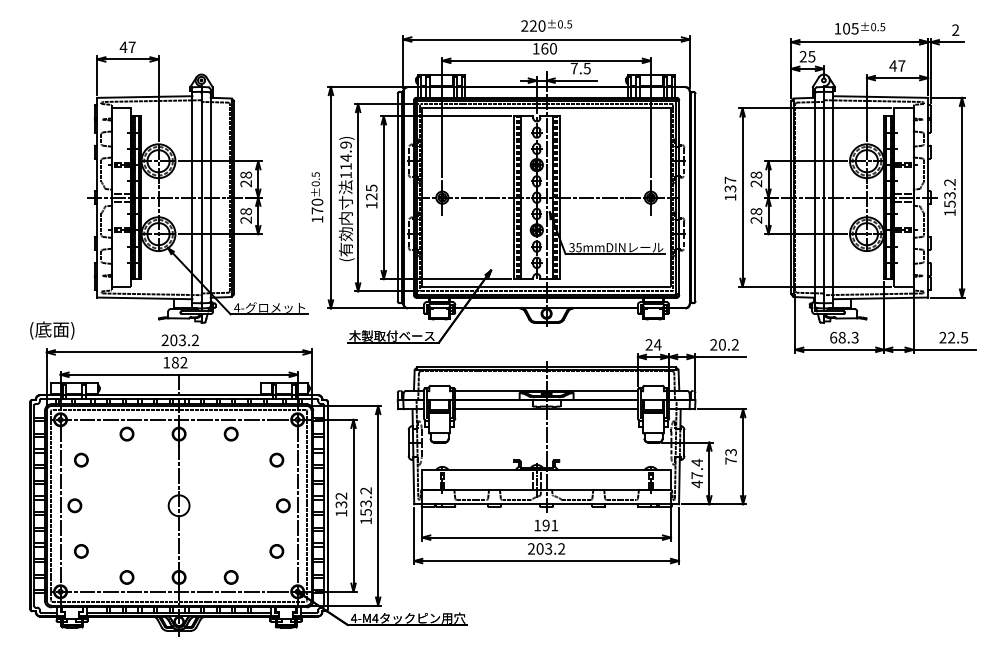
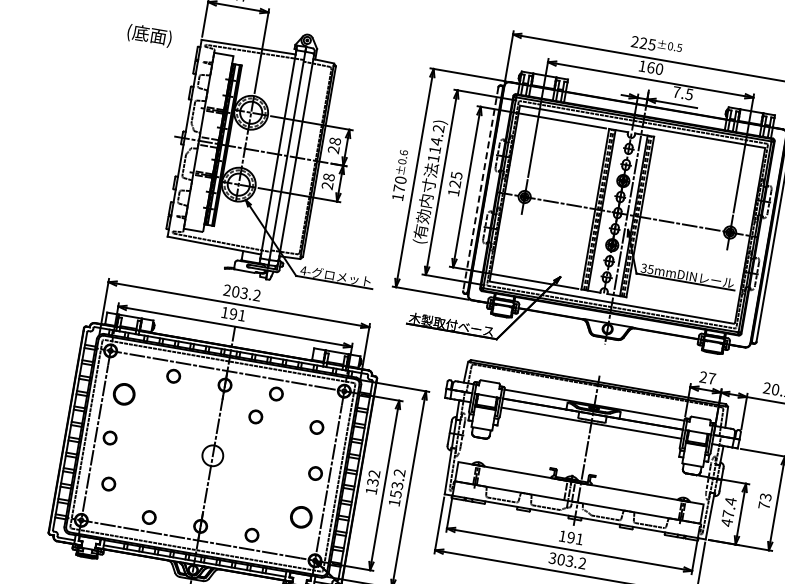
text: (541, 25) -> (651, 44), 220 -> 225
text: (346, 144) -> (439, 128), 114.9) -> 114.2)
text: (315, 174) -> (403, 152), ±0.5 -> ±0.6
line: (397, 197) -> (480, 189), solid -> dashed
text: (52, 330) -> (149, 35), moved
text: (657, 344) -> (711, 378), 24 -> 27
text: (179, 362) -> (237, 314), 182 -> 191
circle: (81, 459) -> (124, 393), size x1.6
circle: (214, 459) -> (255, 416), added
text: (530, 548) -> (551, 557), 203.2 -> 303.2
circle: (276, 551) -> (301, 517), size x1.6

